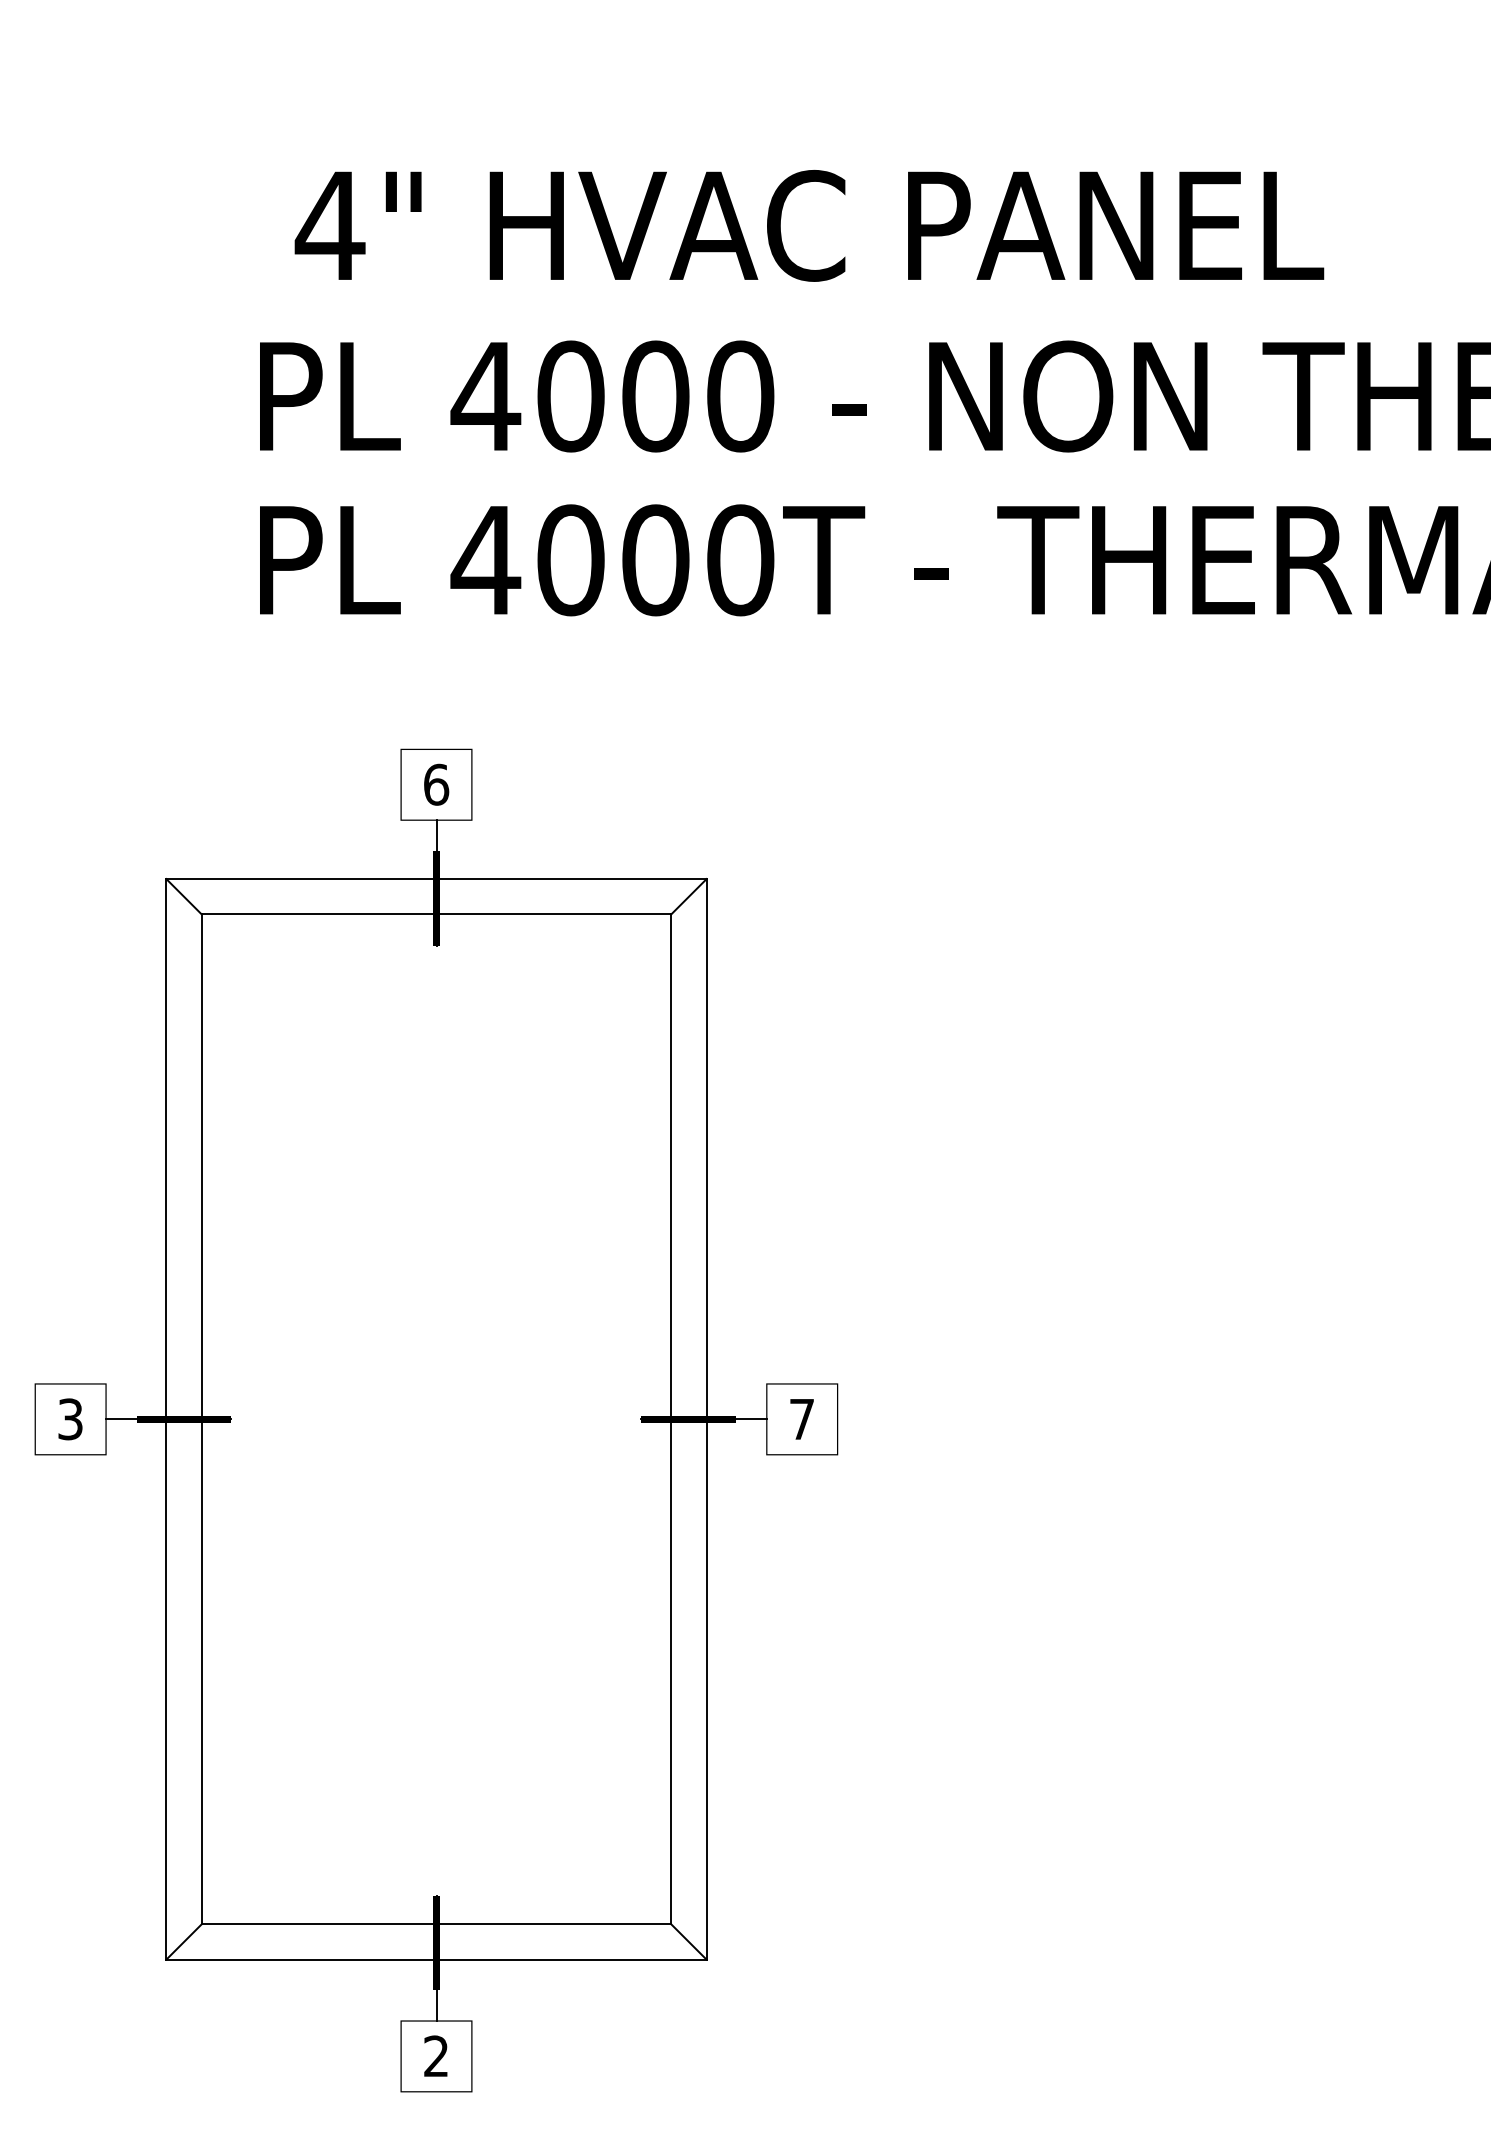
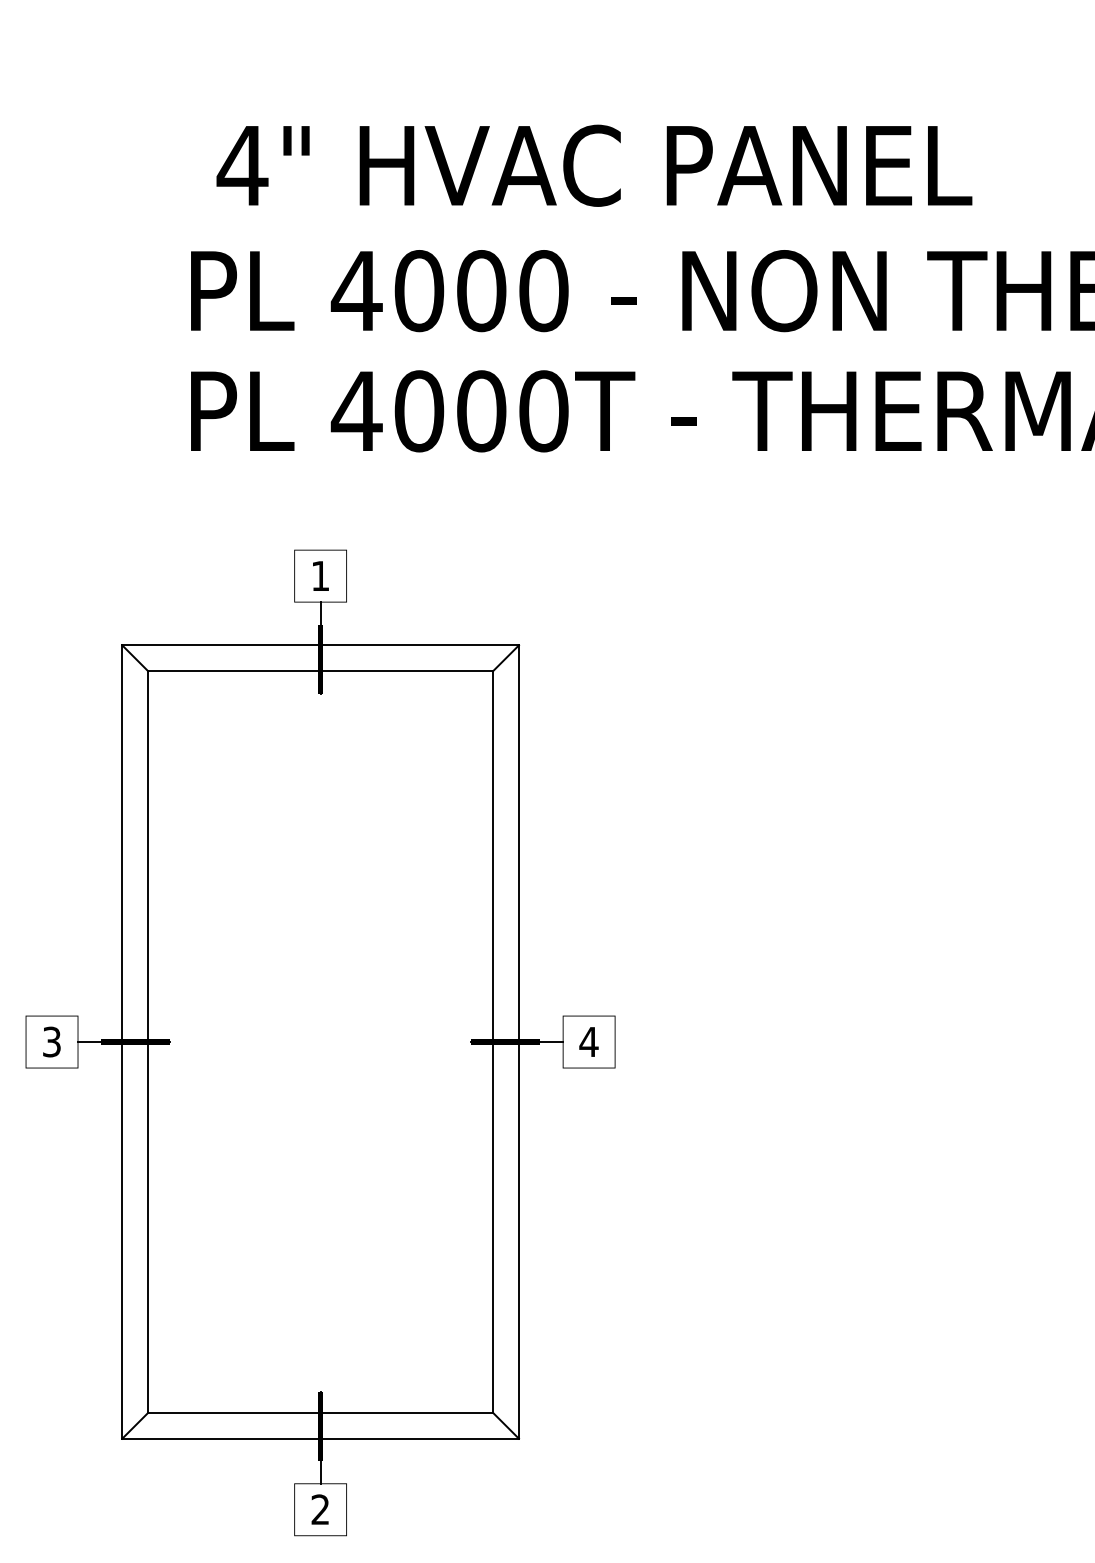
text: (436, 784) -> (320, 575), 6 -> 1
text: (801, 1419) -> (588, 1042), 7 -> 4

